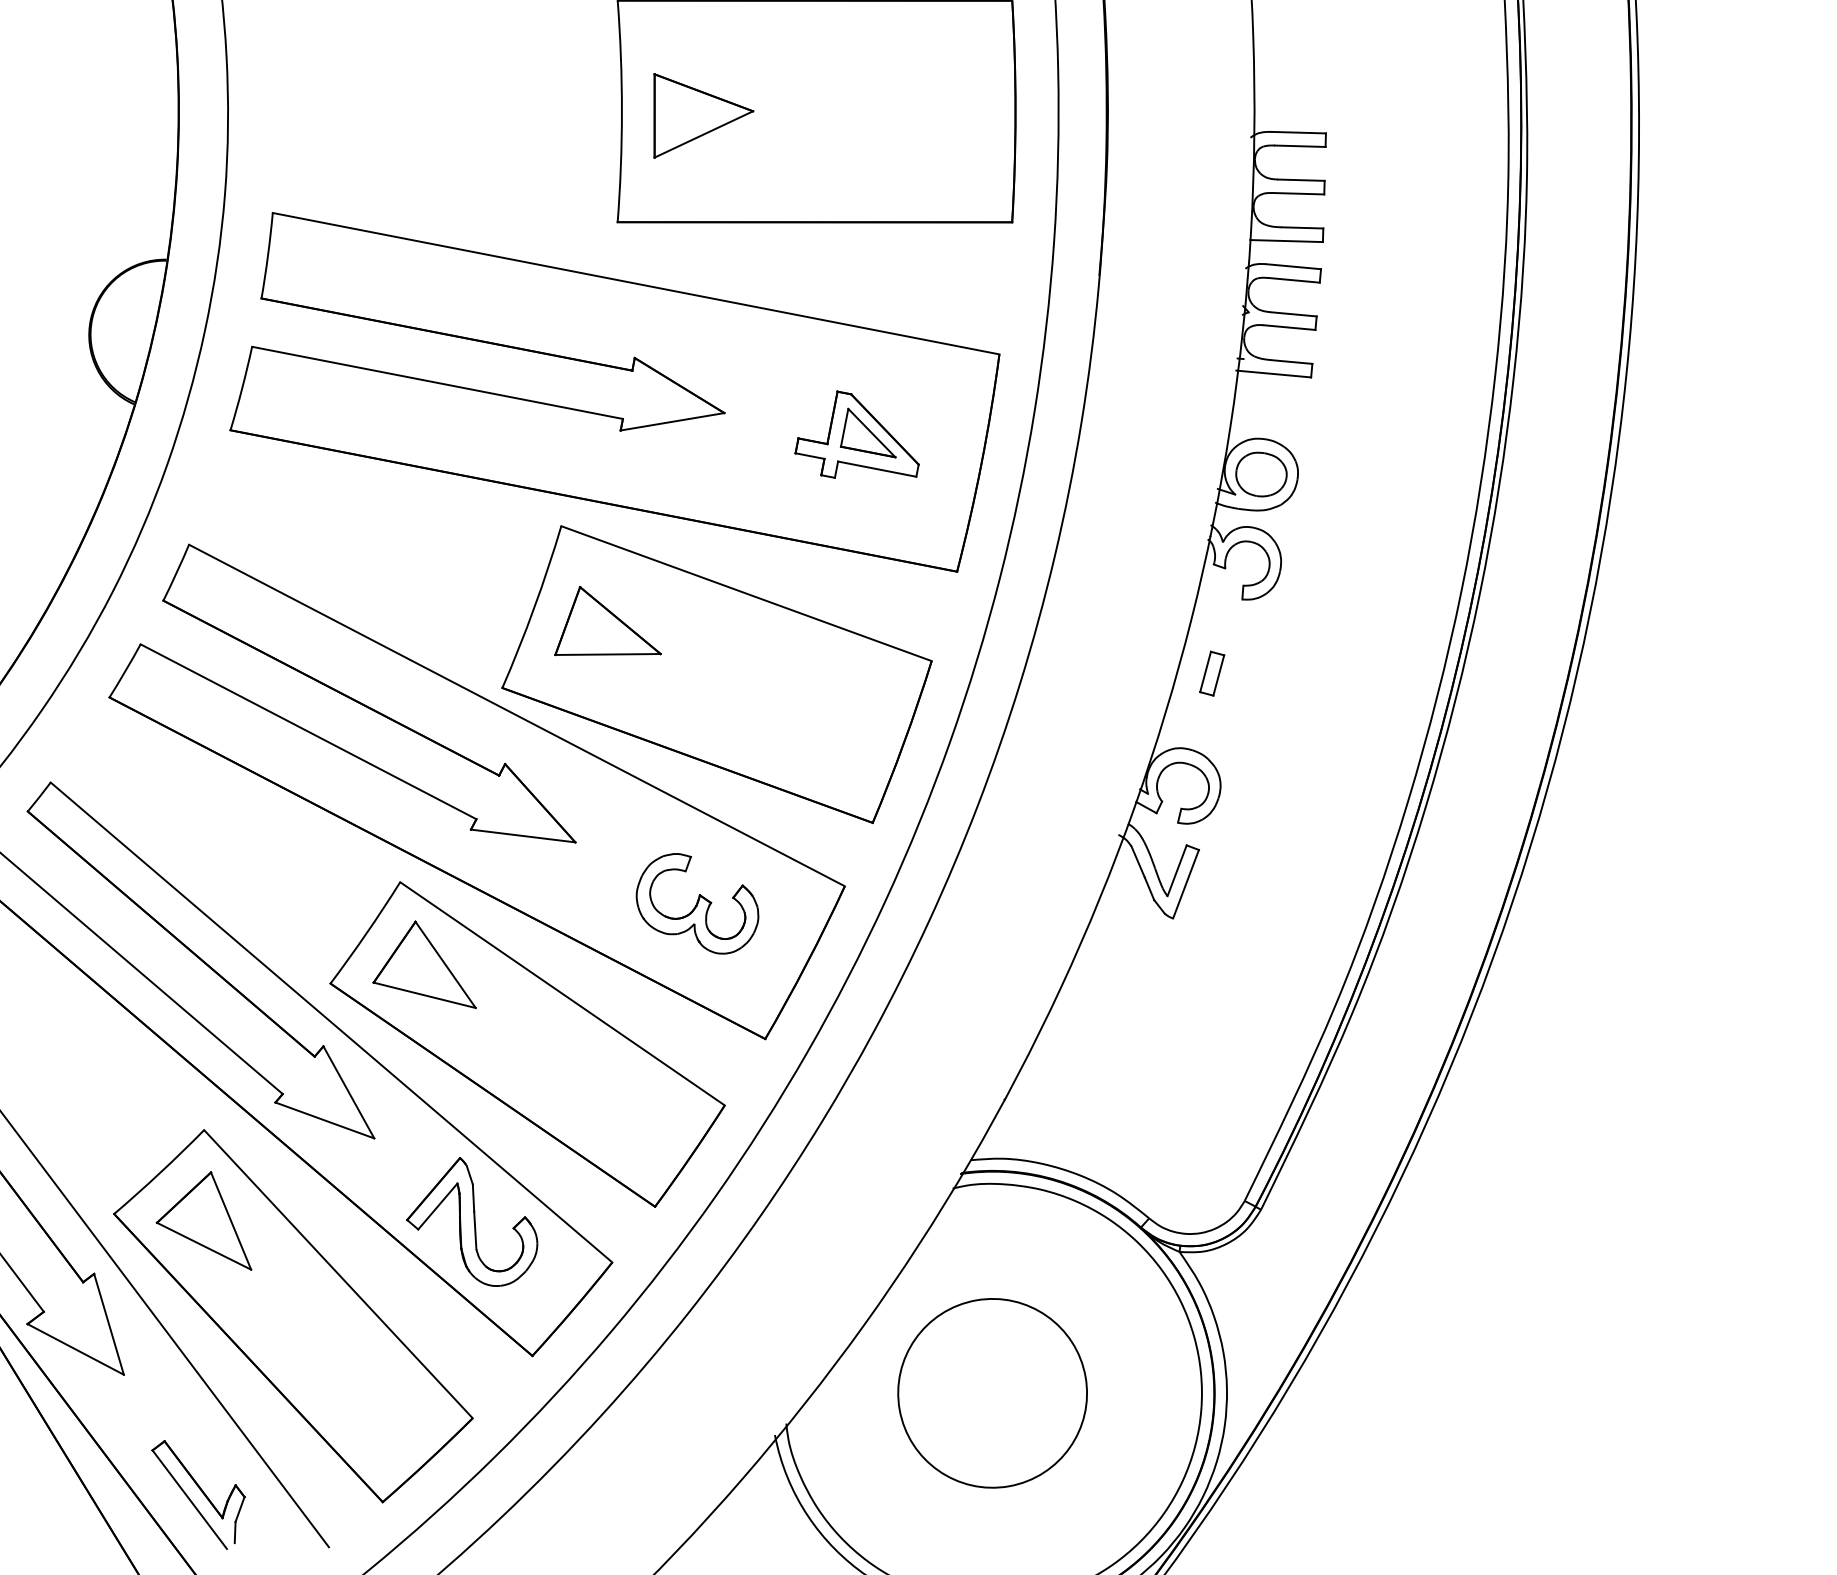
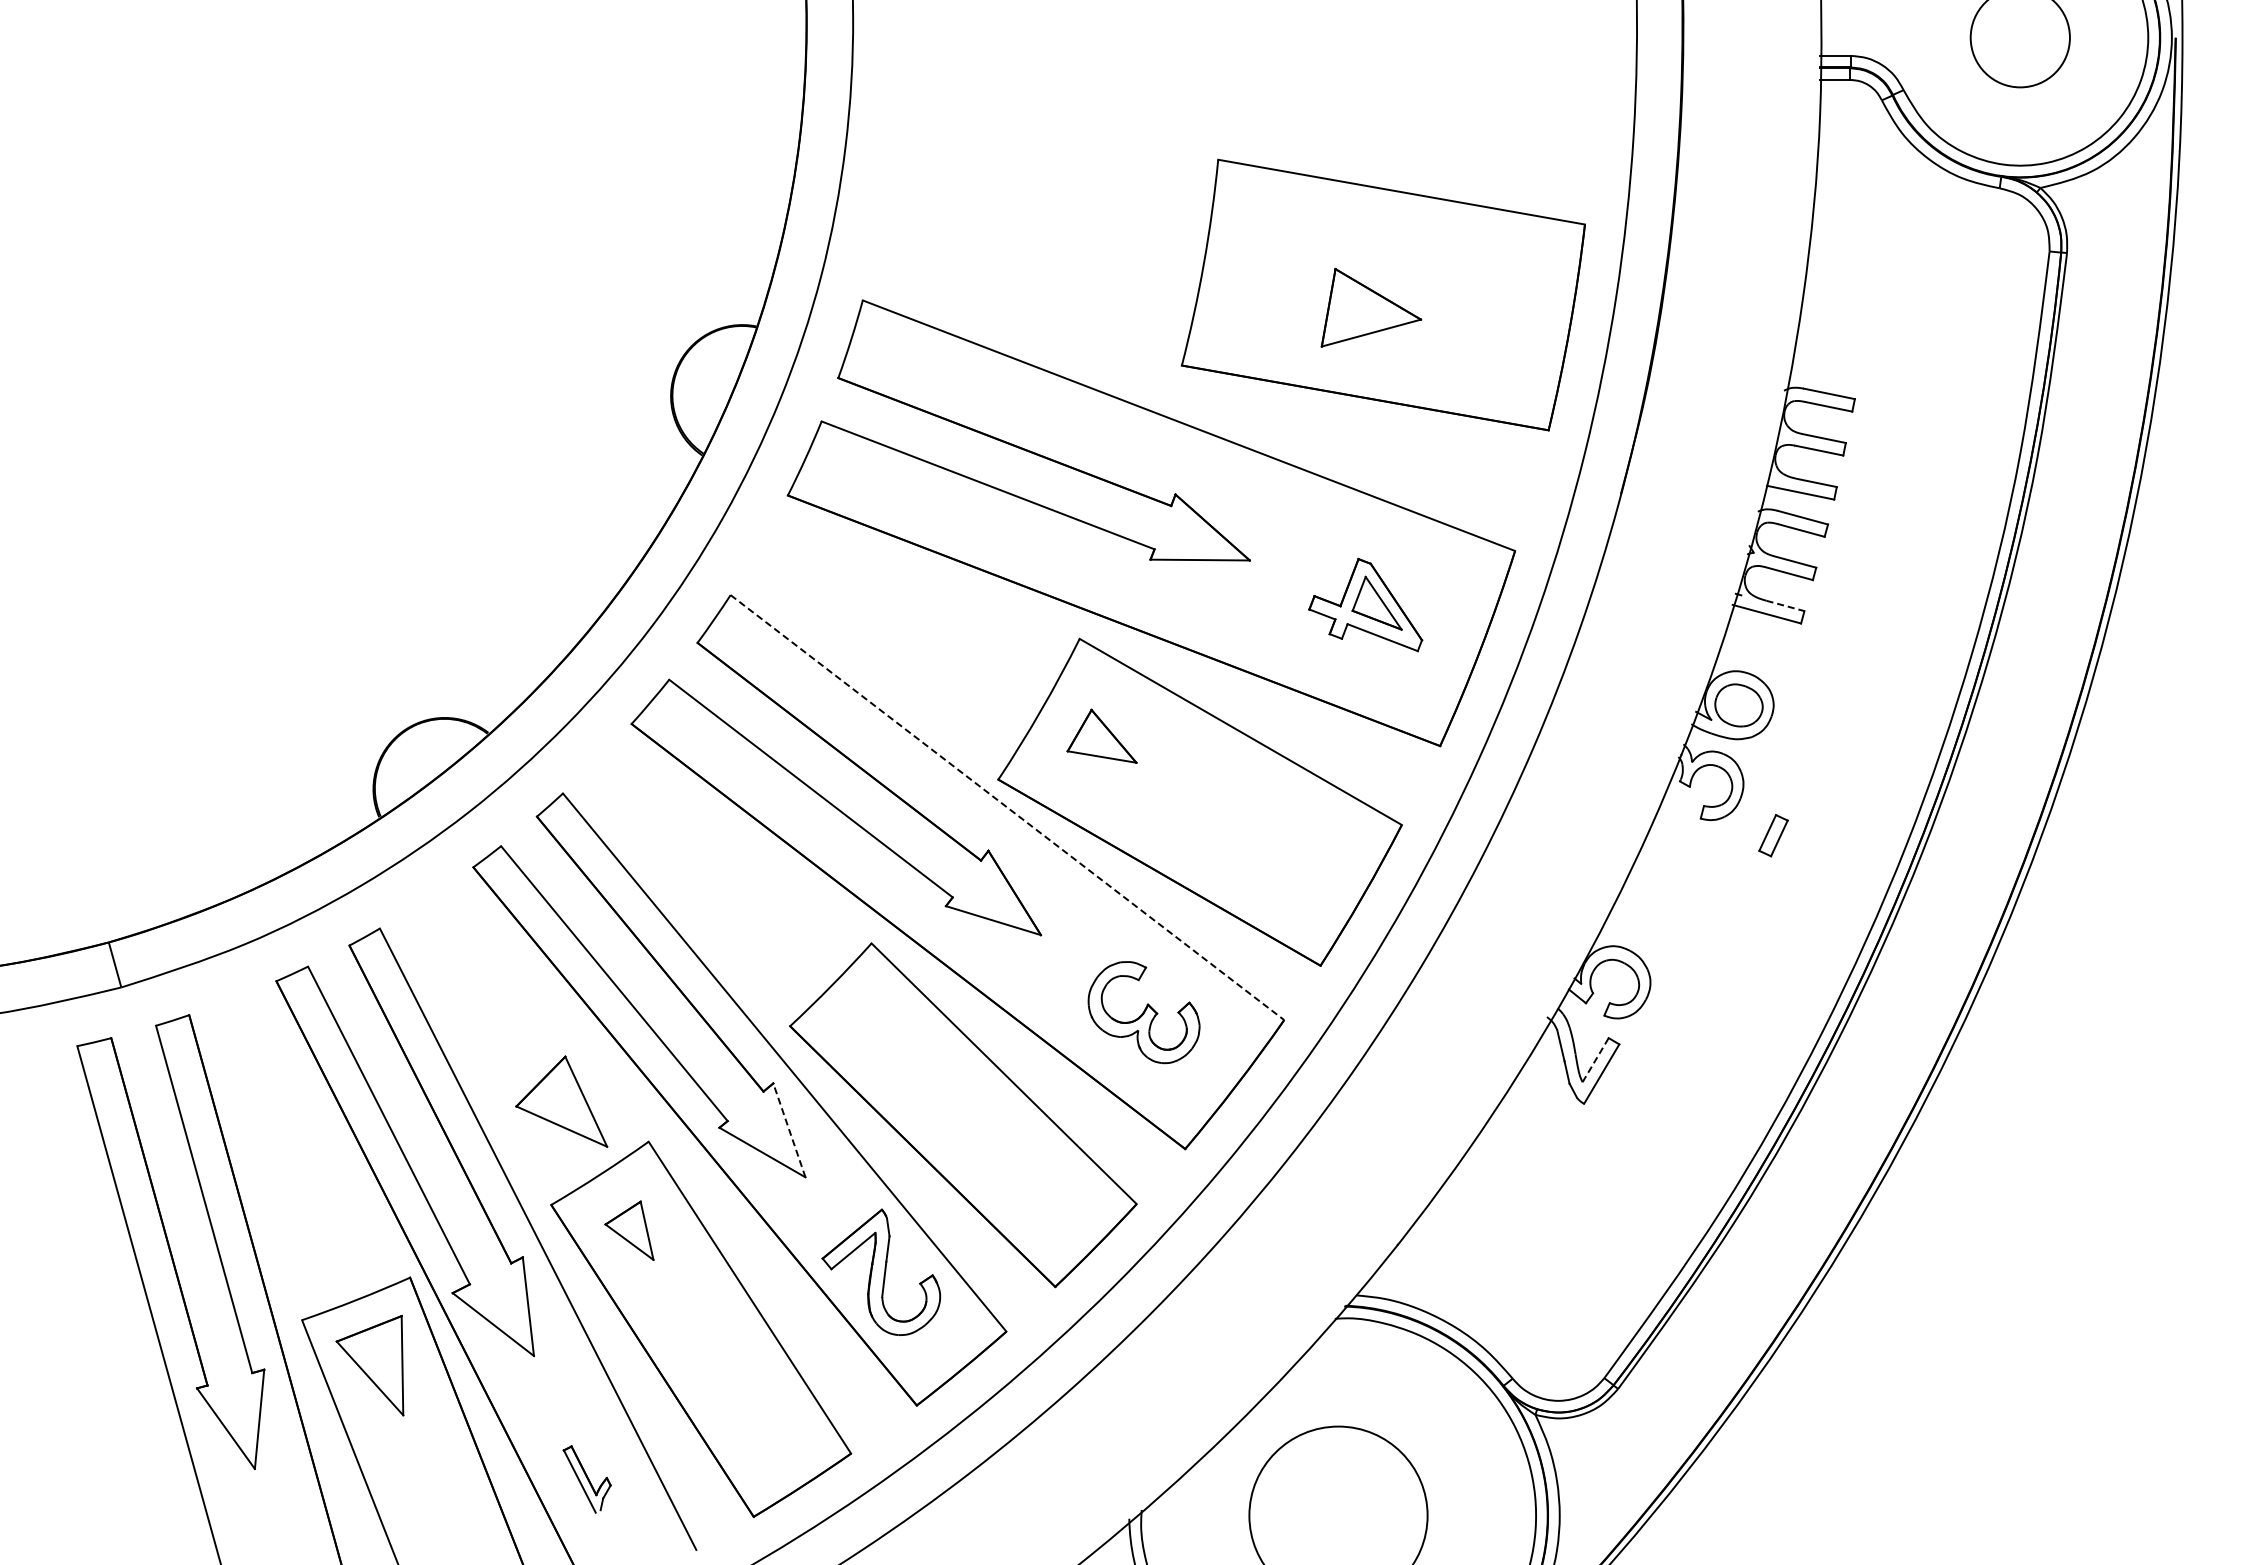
part: (699, 107) -> (1371, 307), moved
line: (1291, 361) -> (1785, 605), solid -> dashed
part: (602, 624) -> (1101, 736), size x0.7
part: (1212, 673) -> (1773, 835), moved
line: (517, 715) -> (1007, 807), solid -> dashed
line: (1177, 871) -> (1595, 1060), solid -> dashed
part: (419, 969) -> (561, 1101), moved
line: (349, 1092) -> (789, 1130), solid -> dashed
part: (200, 1226) -> (629, 1230), size x0.6
part: (202, 1493) -> (587, 1479), size x0.6

